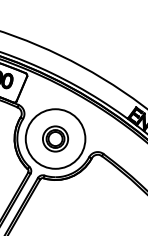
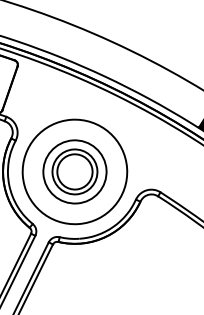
part: (55, 138) -> (74, 171), size x1.43

